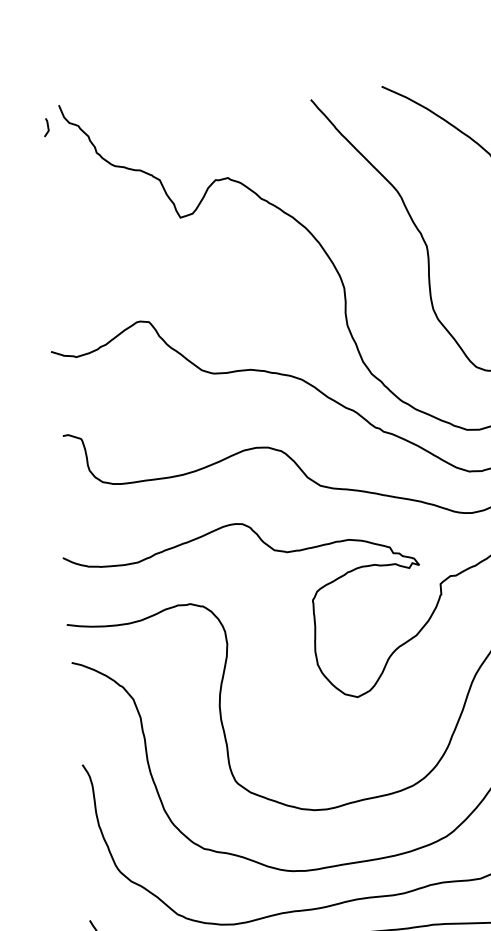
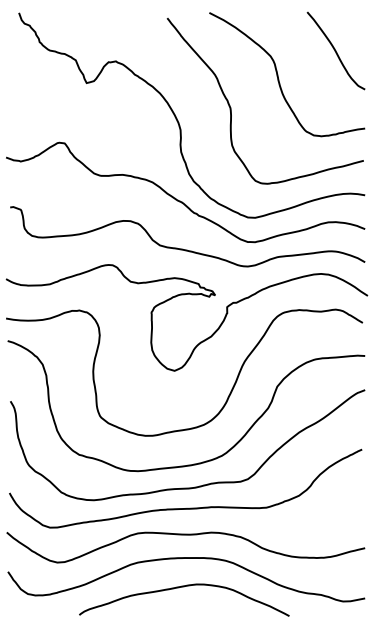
line: (47, 127) -> (11, 25), removed

